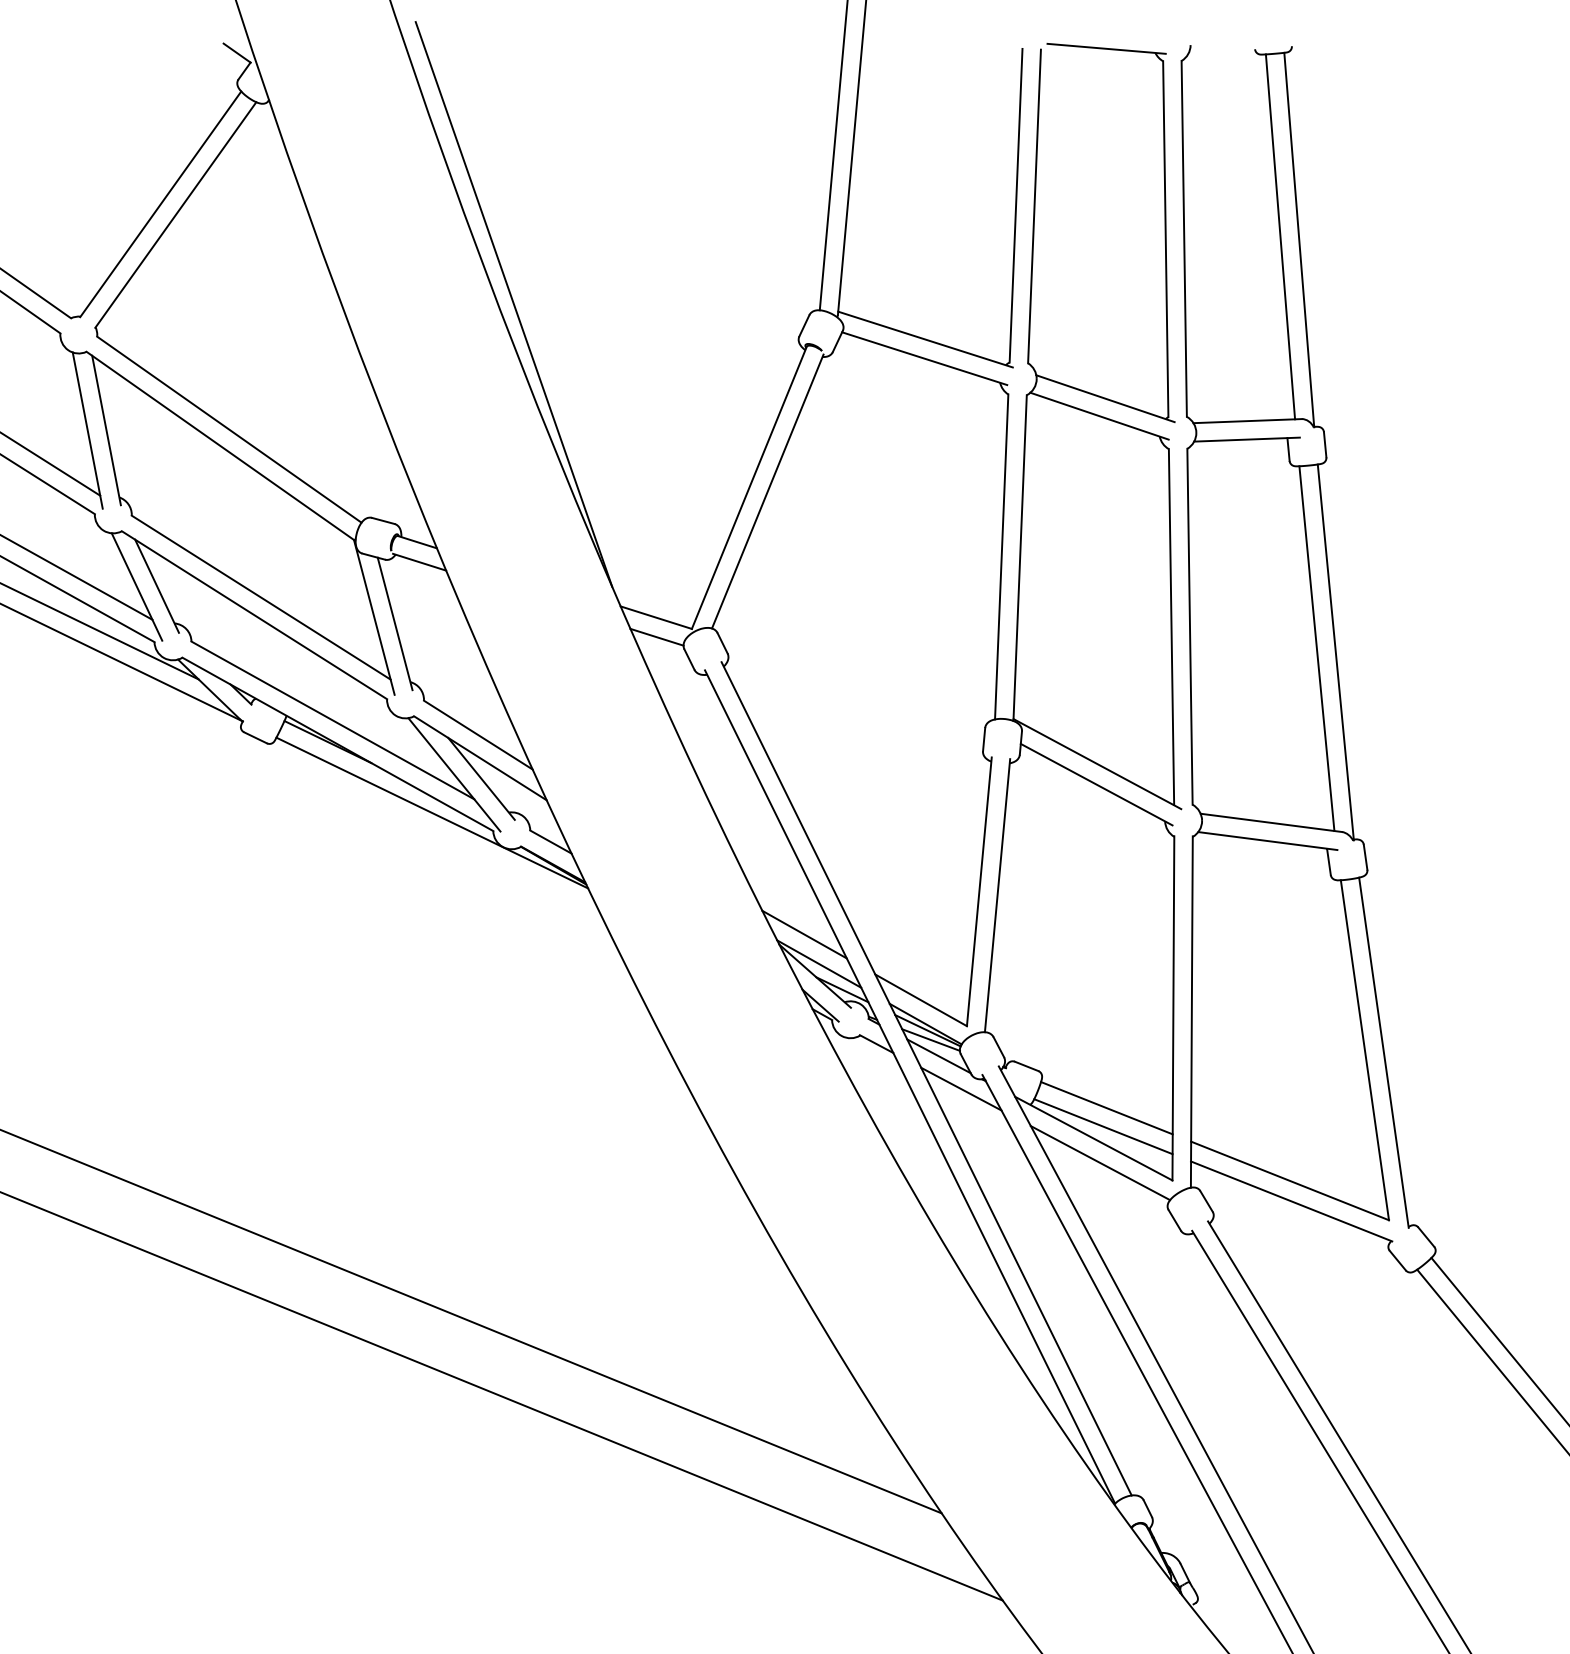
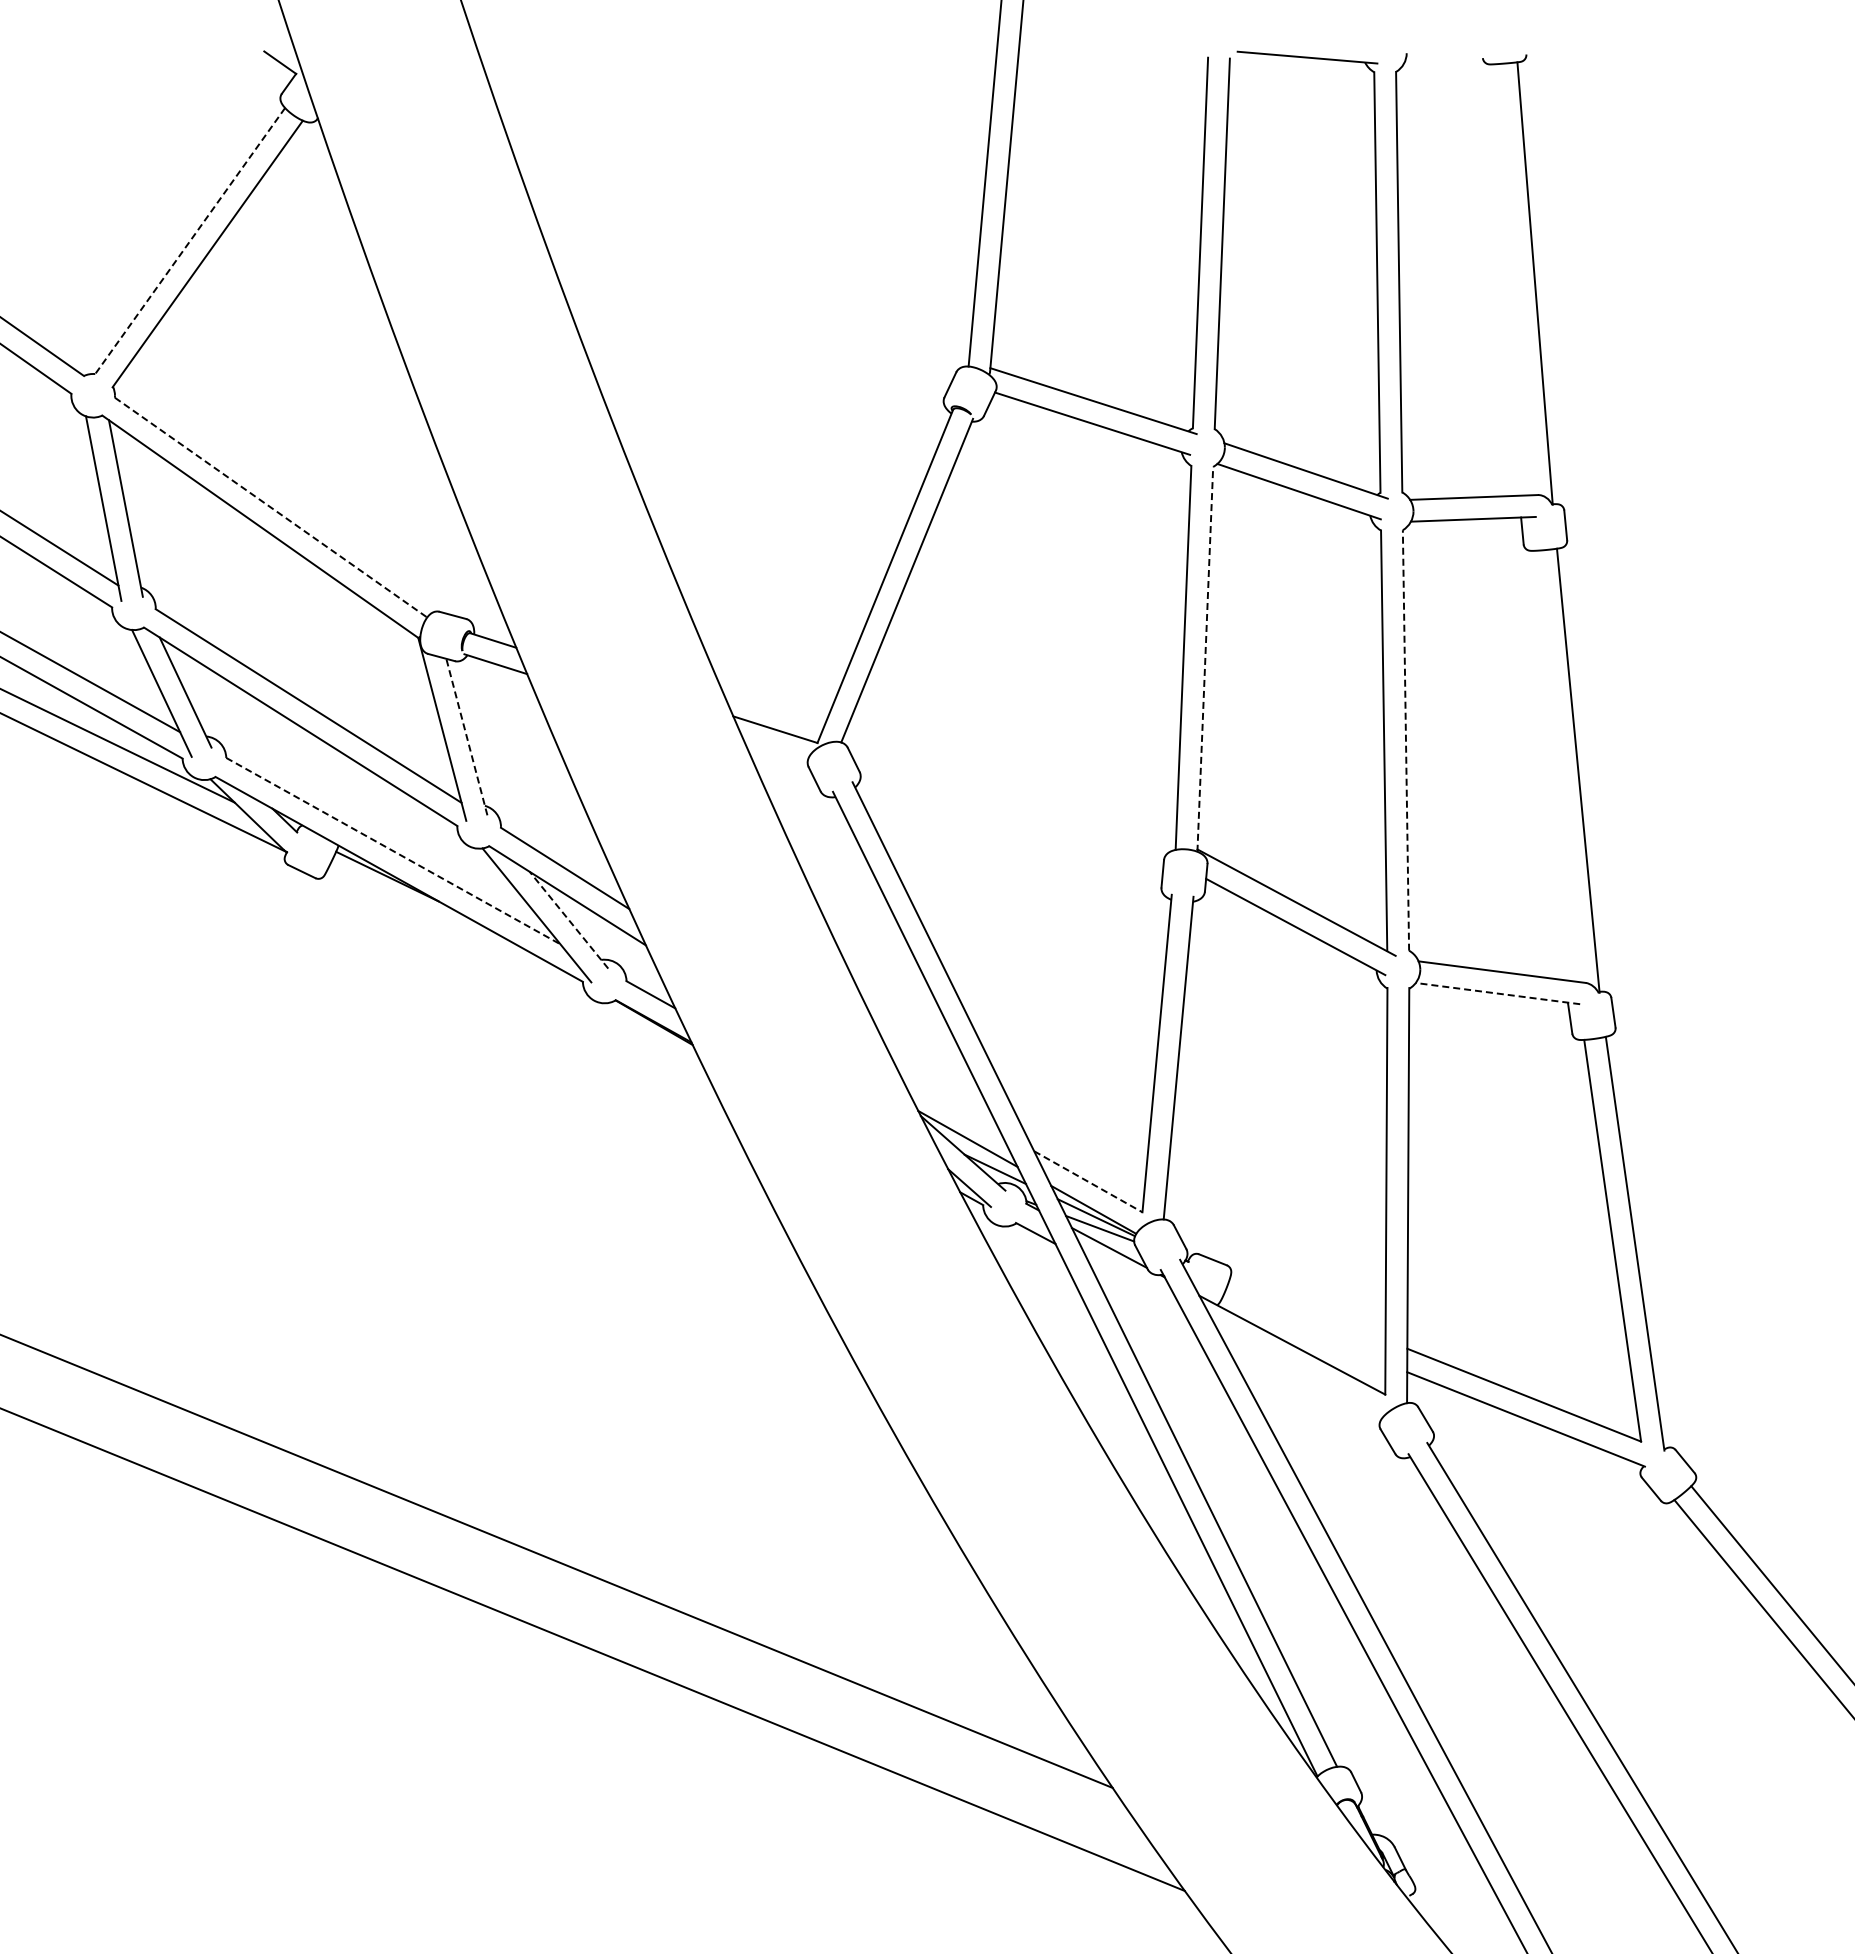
line: (161, 204) -> (190, 241), solid -> dashed
line: (1280, 236) -> (1512, 279), removed
line: (514, 304) -> (607, 359), removed
line: (229, 429) -> (271, 507), solid -> dashed
line: (1020, 558) -> (1205, 659), solid -> dashed
line: (394, 624) -> (466, 737), solid -> dashed
line: (1189, 625) -> (1405, 739), solid -> dashed
line: (656, 636) -> (775, 752), removed
line: (1316, 647) -> (1555, 765), removed
line: (333, 720) -> (393, 851), solid -> dashed
line: (481, 778) -> (568, 919), solid -> dashed
line: (432, 813) -> (510, 960), removed
line: (1267, 840) -> (1497, 993), solid -> dashed
line: (804, 934) -> (950, 1103), removed
line: (921, 1000) -> (1088, 1182), solid -> dashed
line: (961, 1088) -> (1135, 1286), removed
line: (1106, 1108) -> (1307, 1309), removed
line: (1103, 1126) -> (1303, 1330), removed
line: (1099, 1162) -> (1299, 1373), removed

